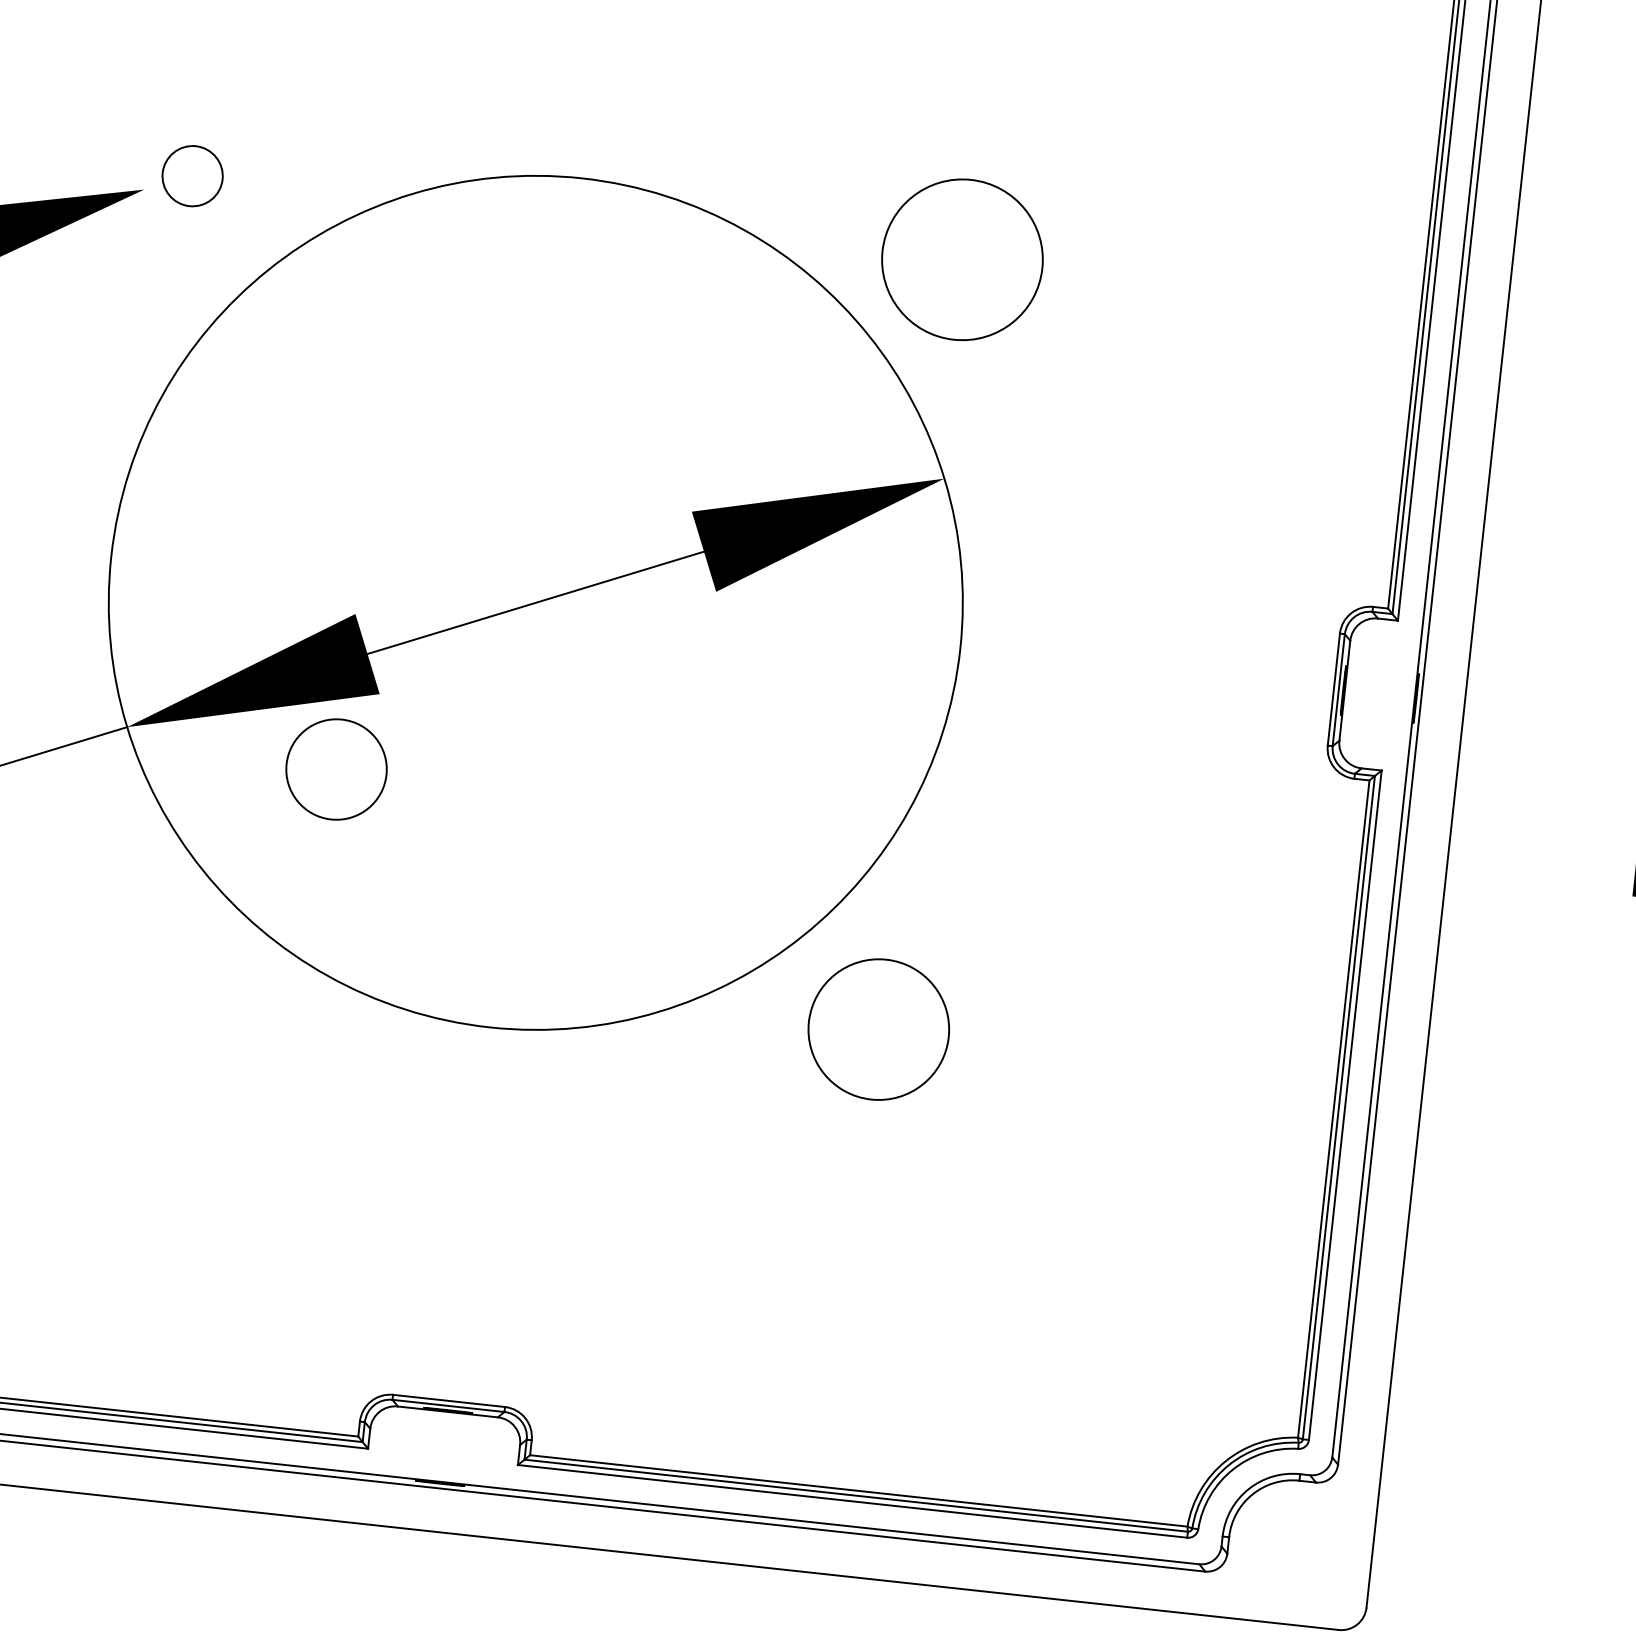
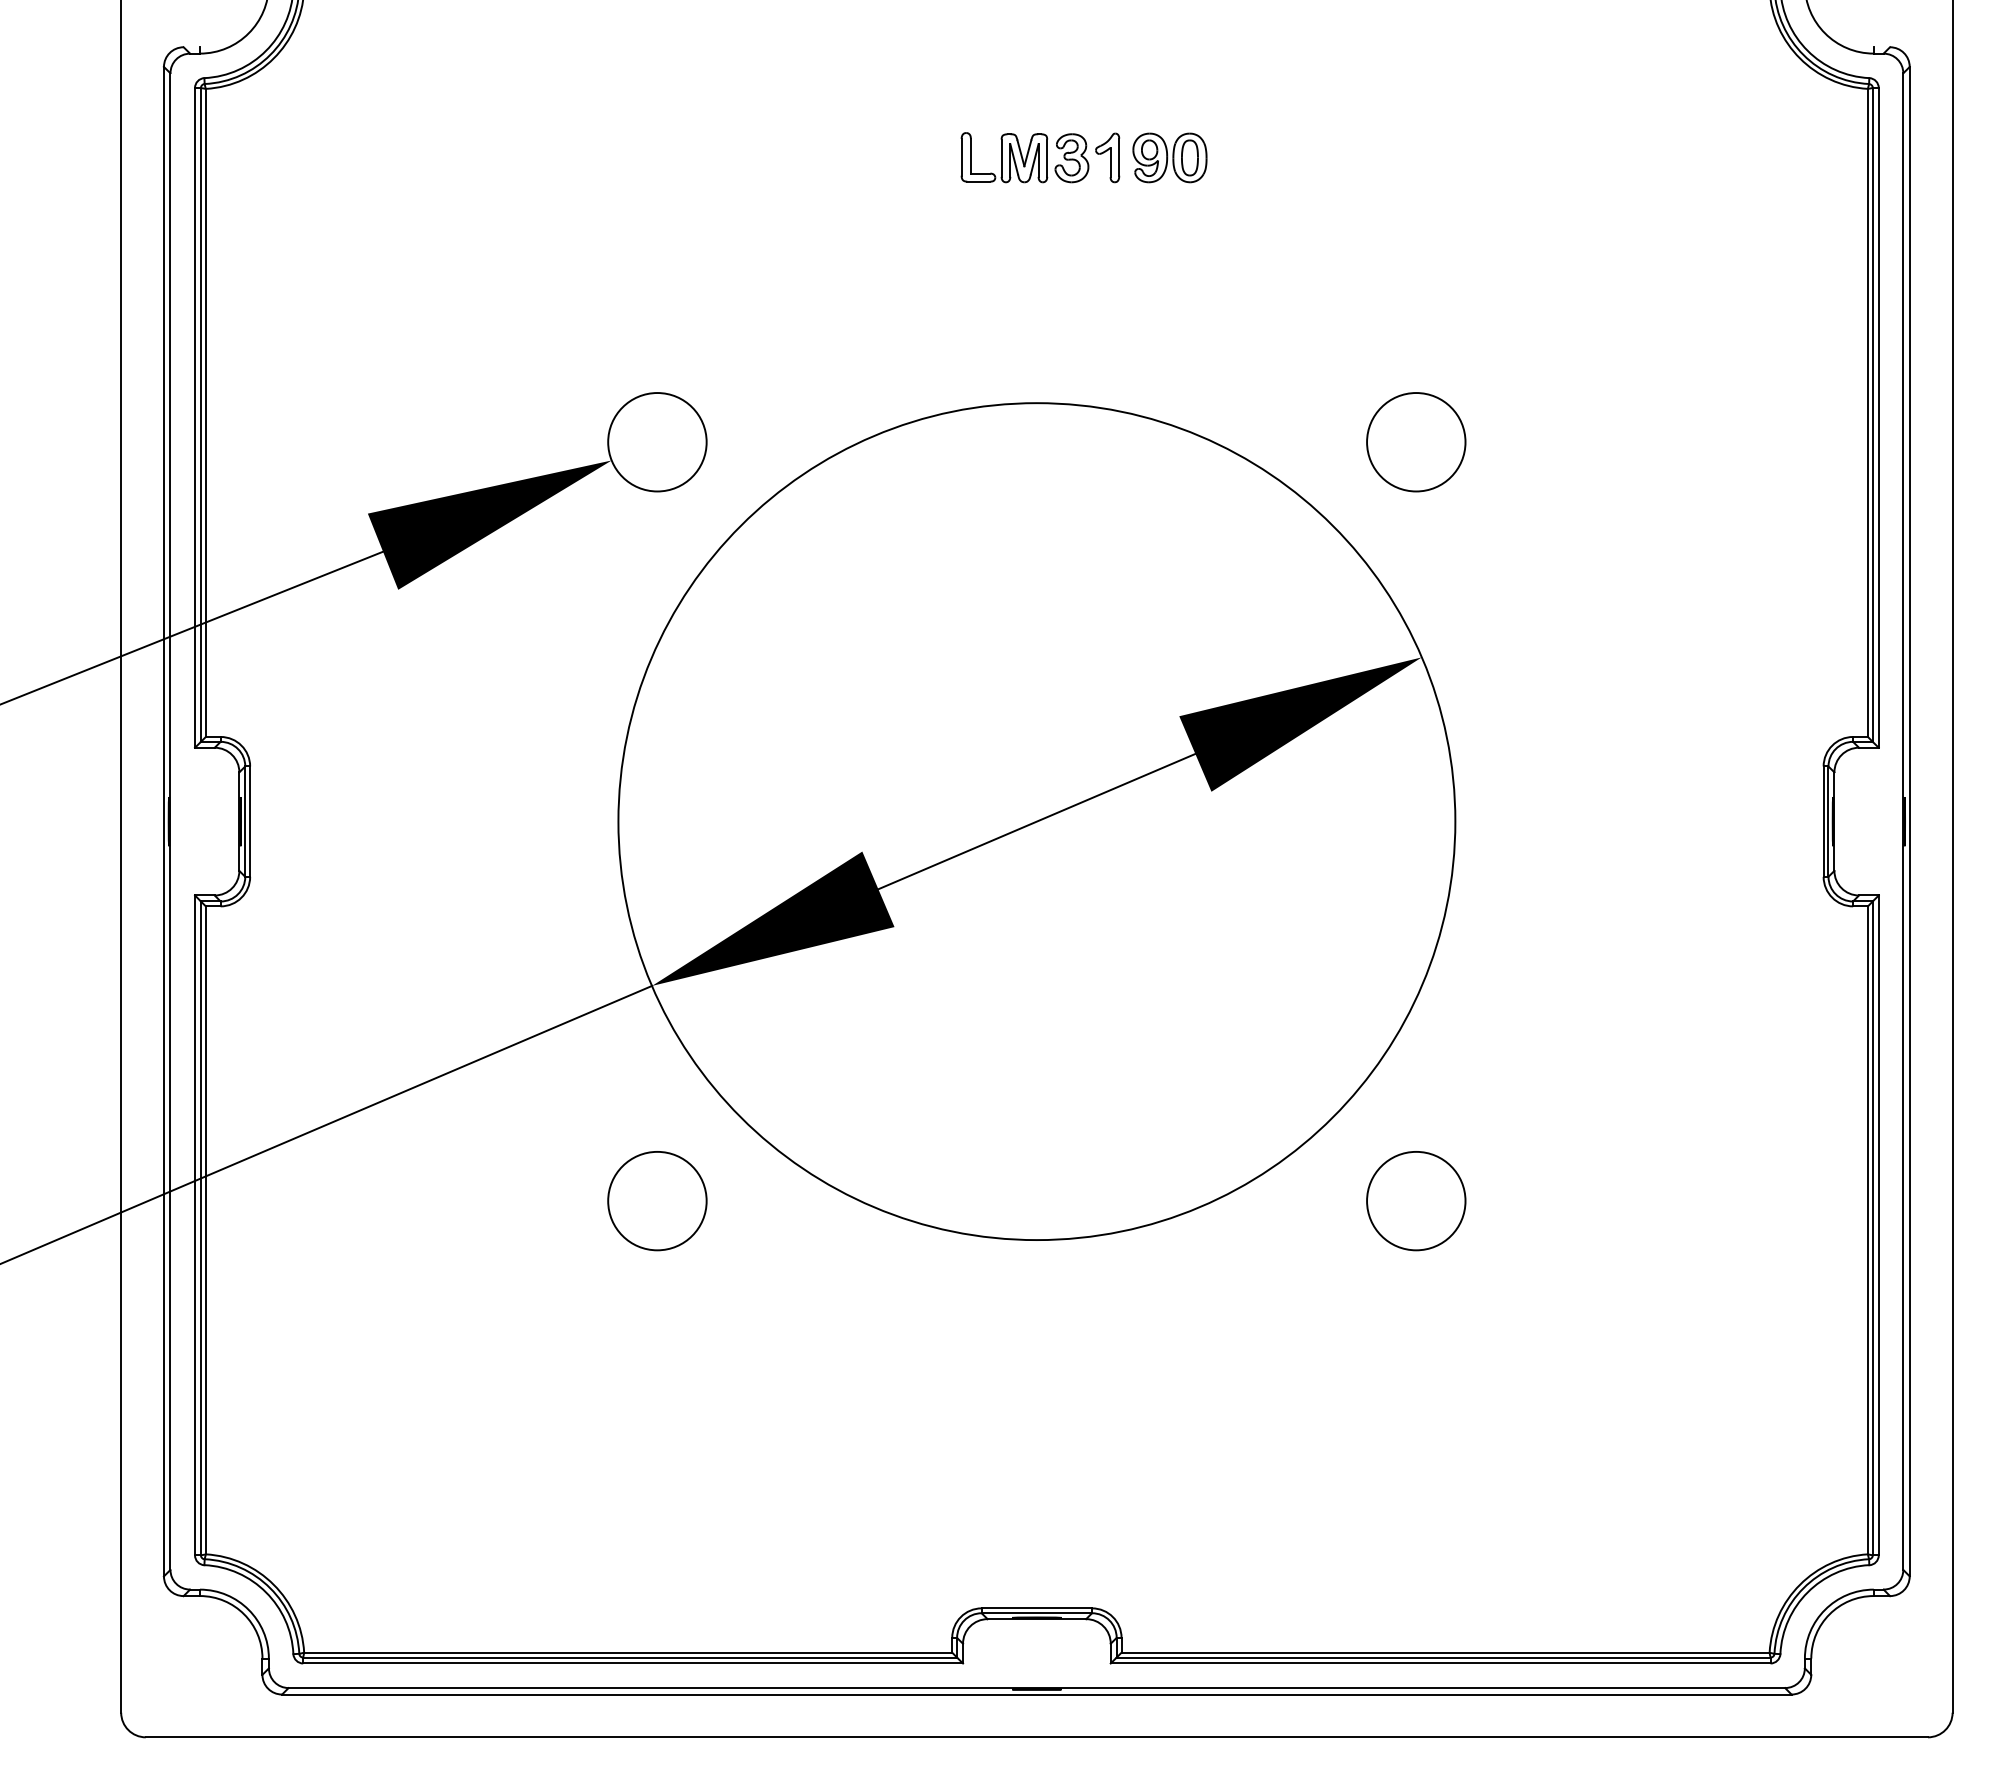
circle: (192, 176) -> (657, 442), size x1.67
circle: (962, 260) -> (1416, 442), size x0.62
circle: (336, 769) -> (657, 1201), moved
circle: (879, 1029) -> (1416, 1200), size x0.71

